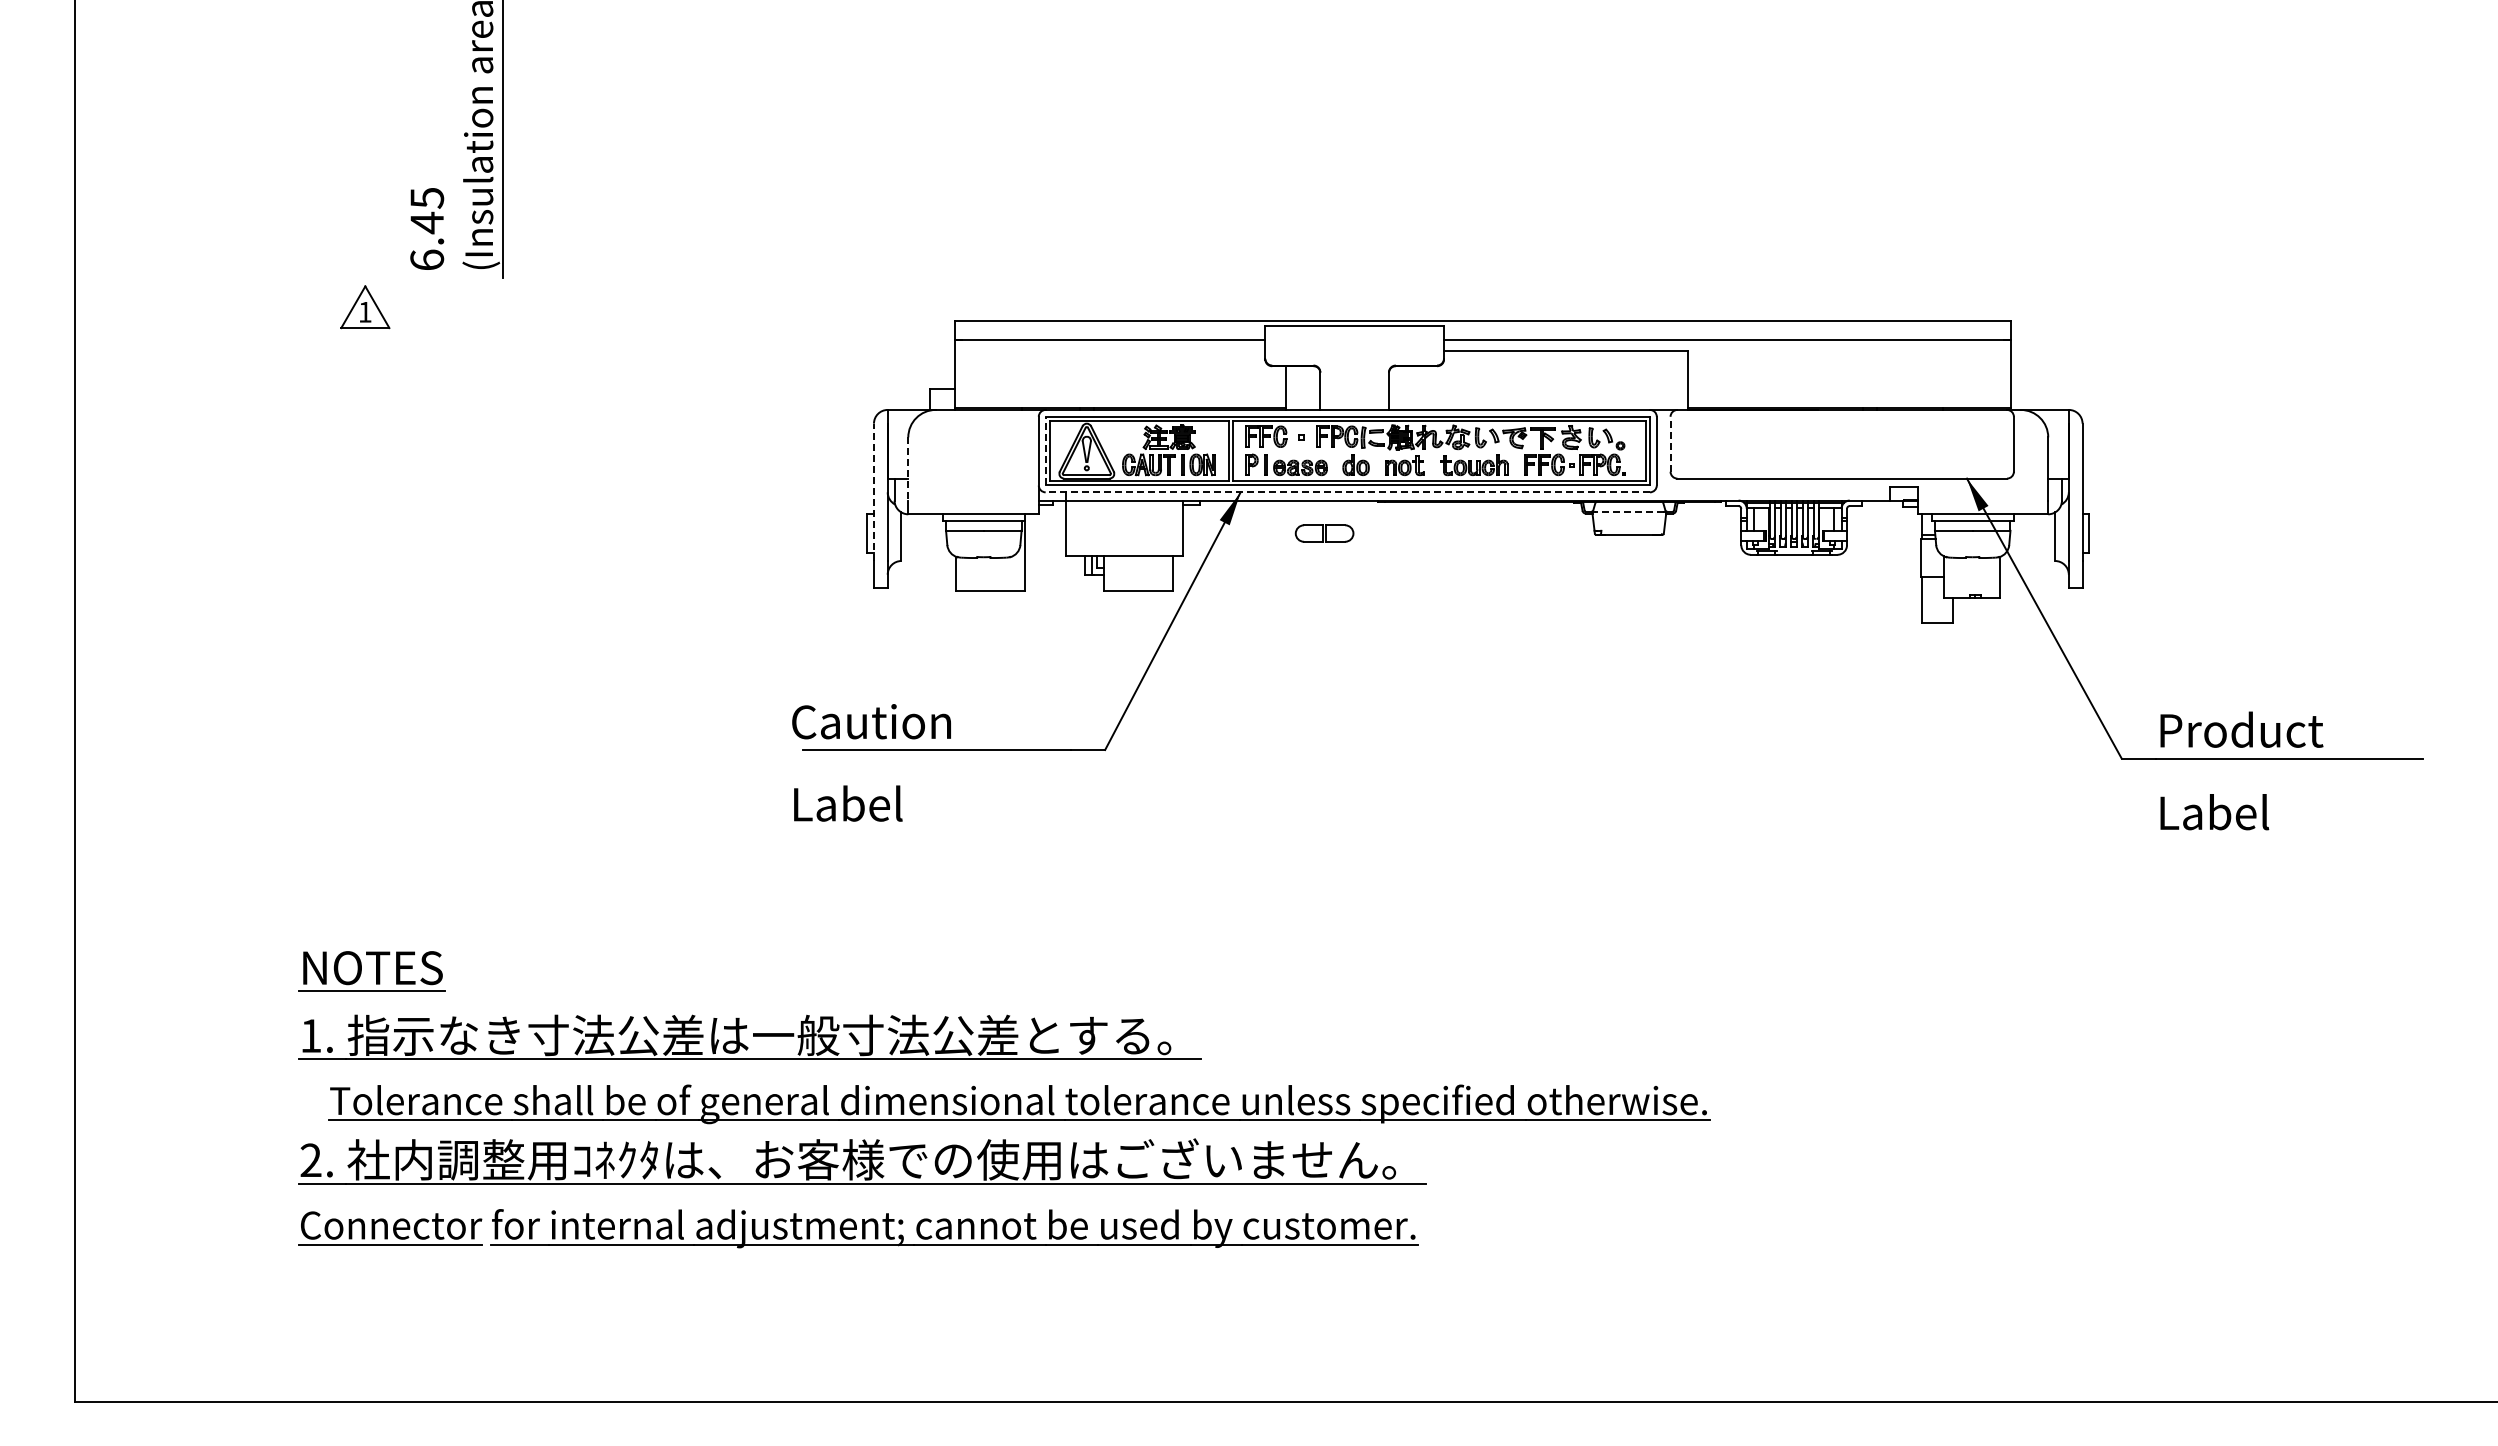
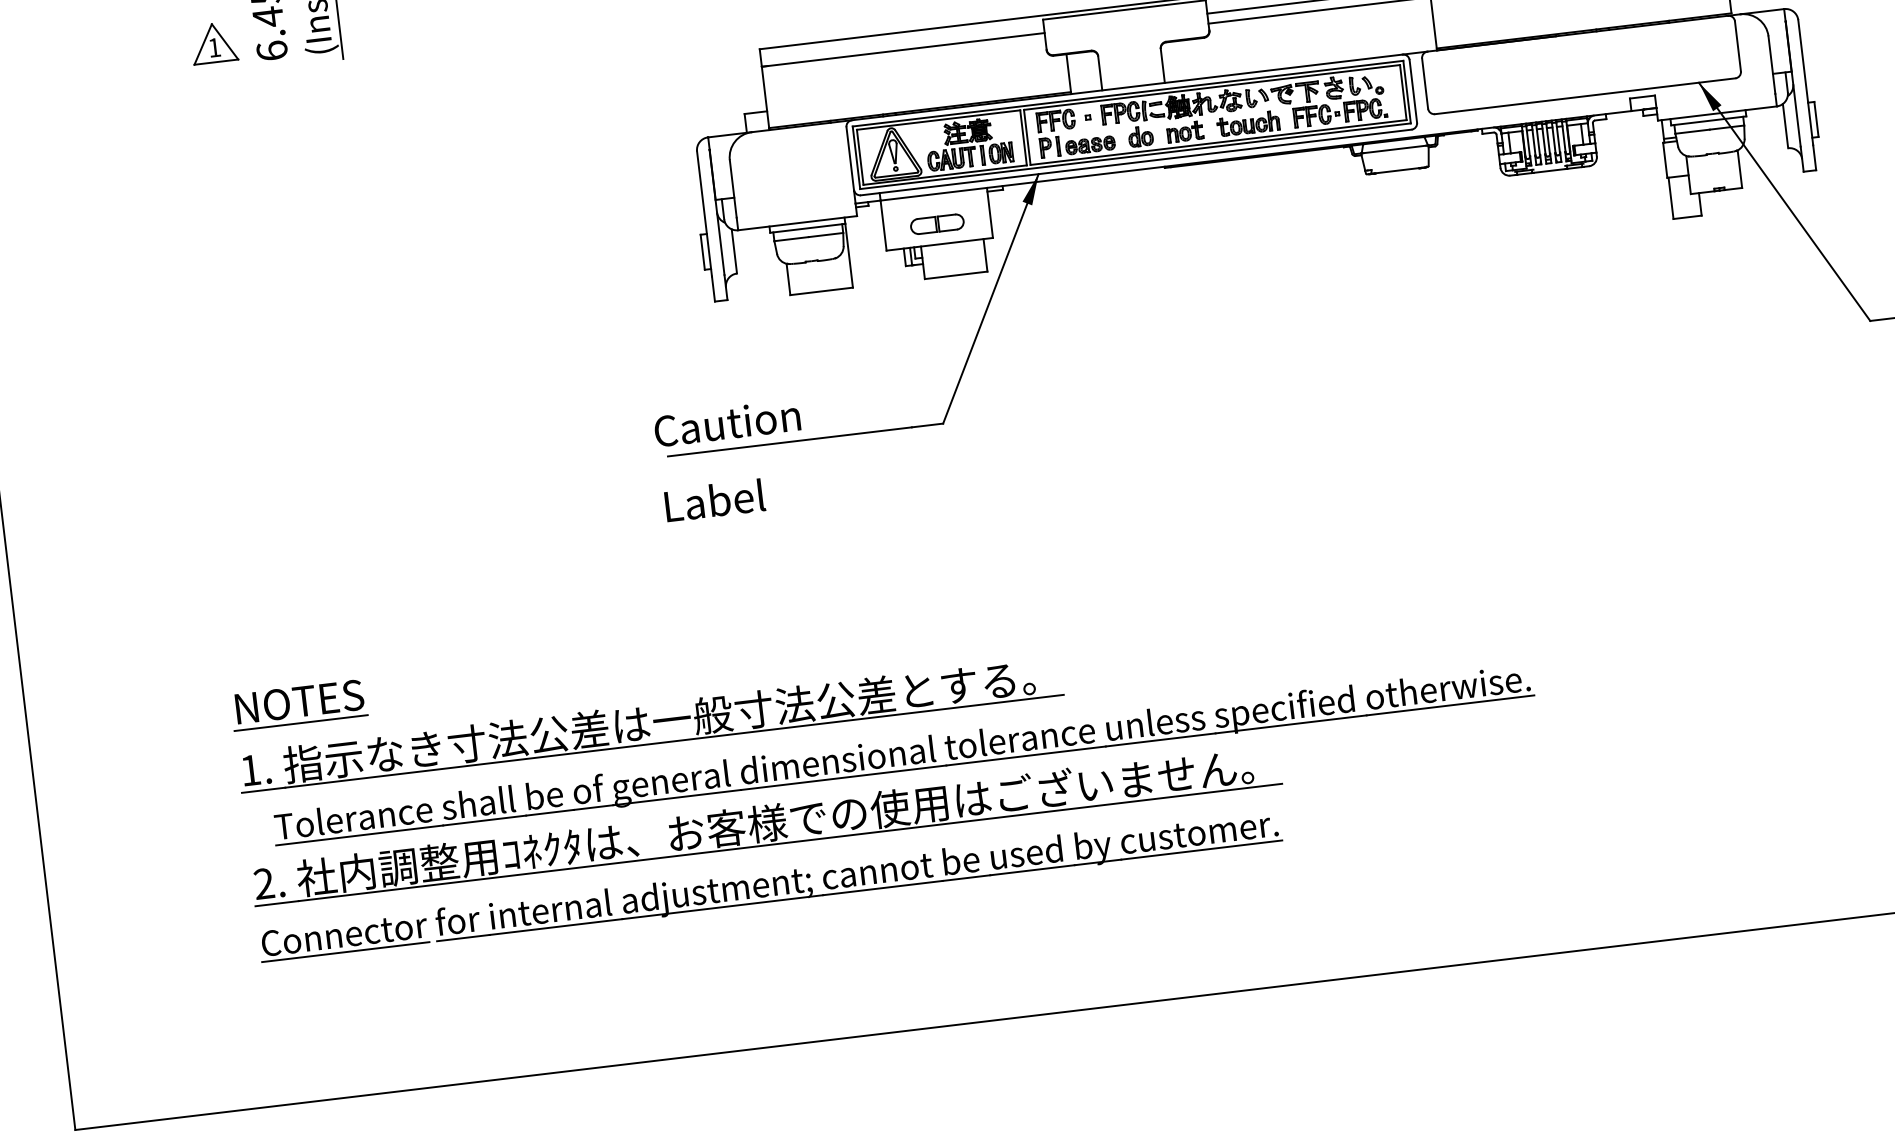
part: (365, 307) -> (214, 43), moved
line: (1670, 443) -> (1424, 82), dashed -> solid
line: (1045, 450) -> (856, 157), dashed -> solid
line: (908, 469) -> (733, 189), dashed -> solid
line: (873, 492) -> (704, 214), dashed -> solid
line: (1347, 492) -> (1135, 162), dashed -> solid
line: (1628, 511) -> (1394, 149), dashed -> solid
part: (1324, 533) -> (937, 224), moved

